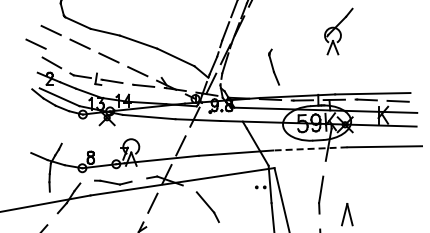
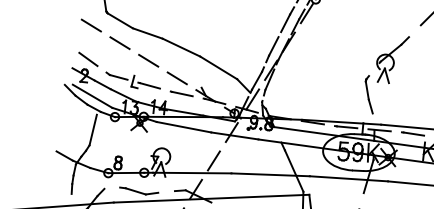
line: (35, 43) -> (73, 37), removed
part: (273, 66) -> (368, 93), moved
line: (63, 128) -> (93, 129), added
line: (309, 148) -> (348, 178), dashed -> solid

